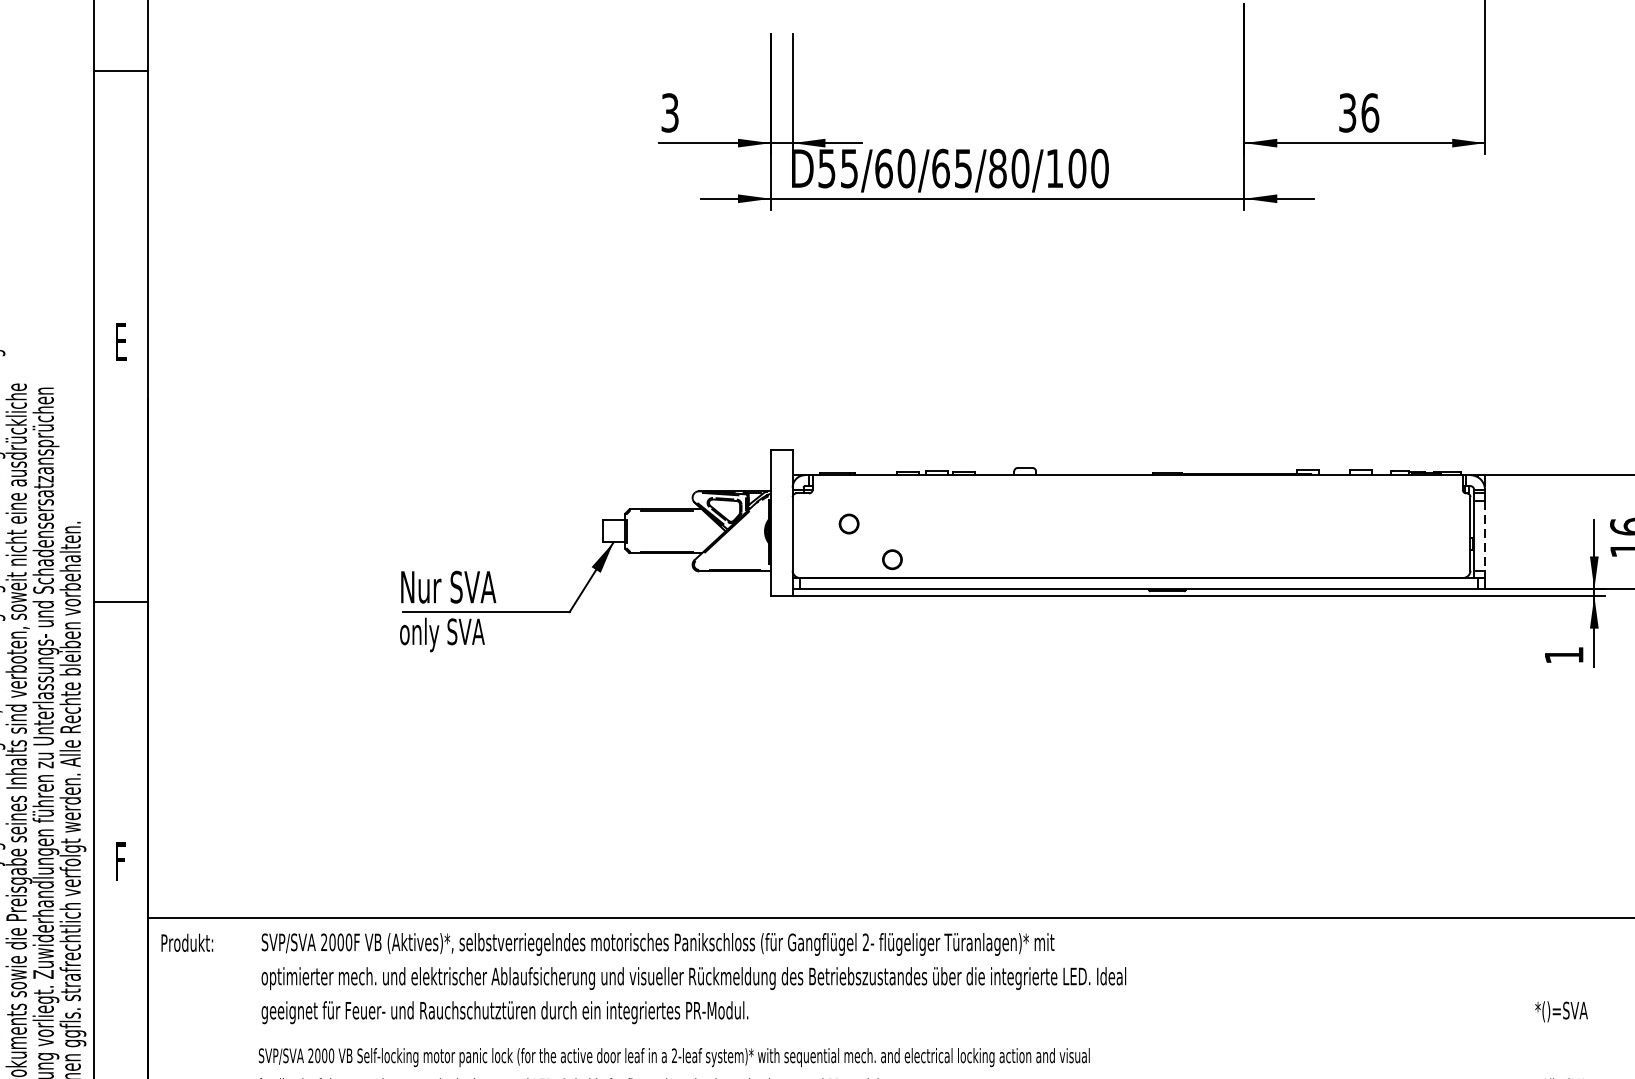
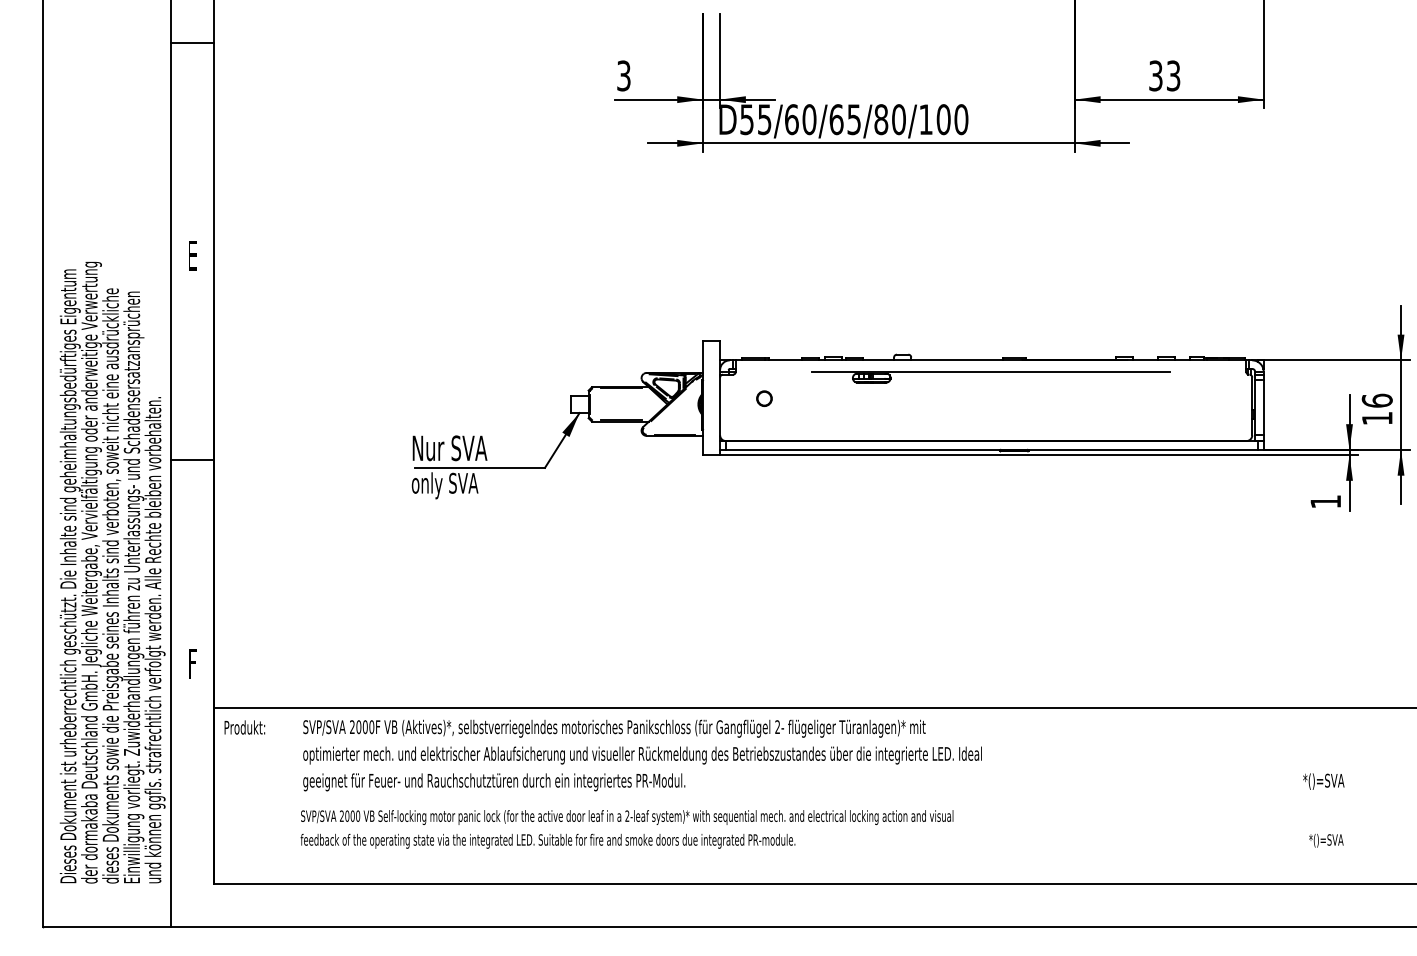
text: (1370, 112) -> (1173, 75), 36 -> 33
part: (1137, 497) -> (990, 377), added
line: (1484, 536) -> (1263, 408), dashed -> solid
circle: (892, 559) -> (798, 426), removed

